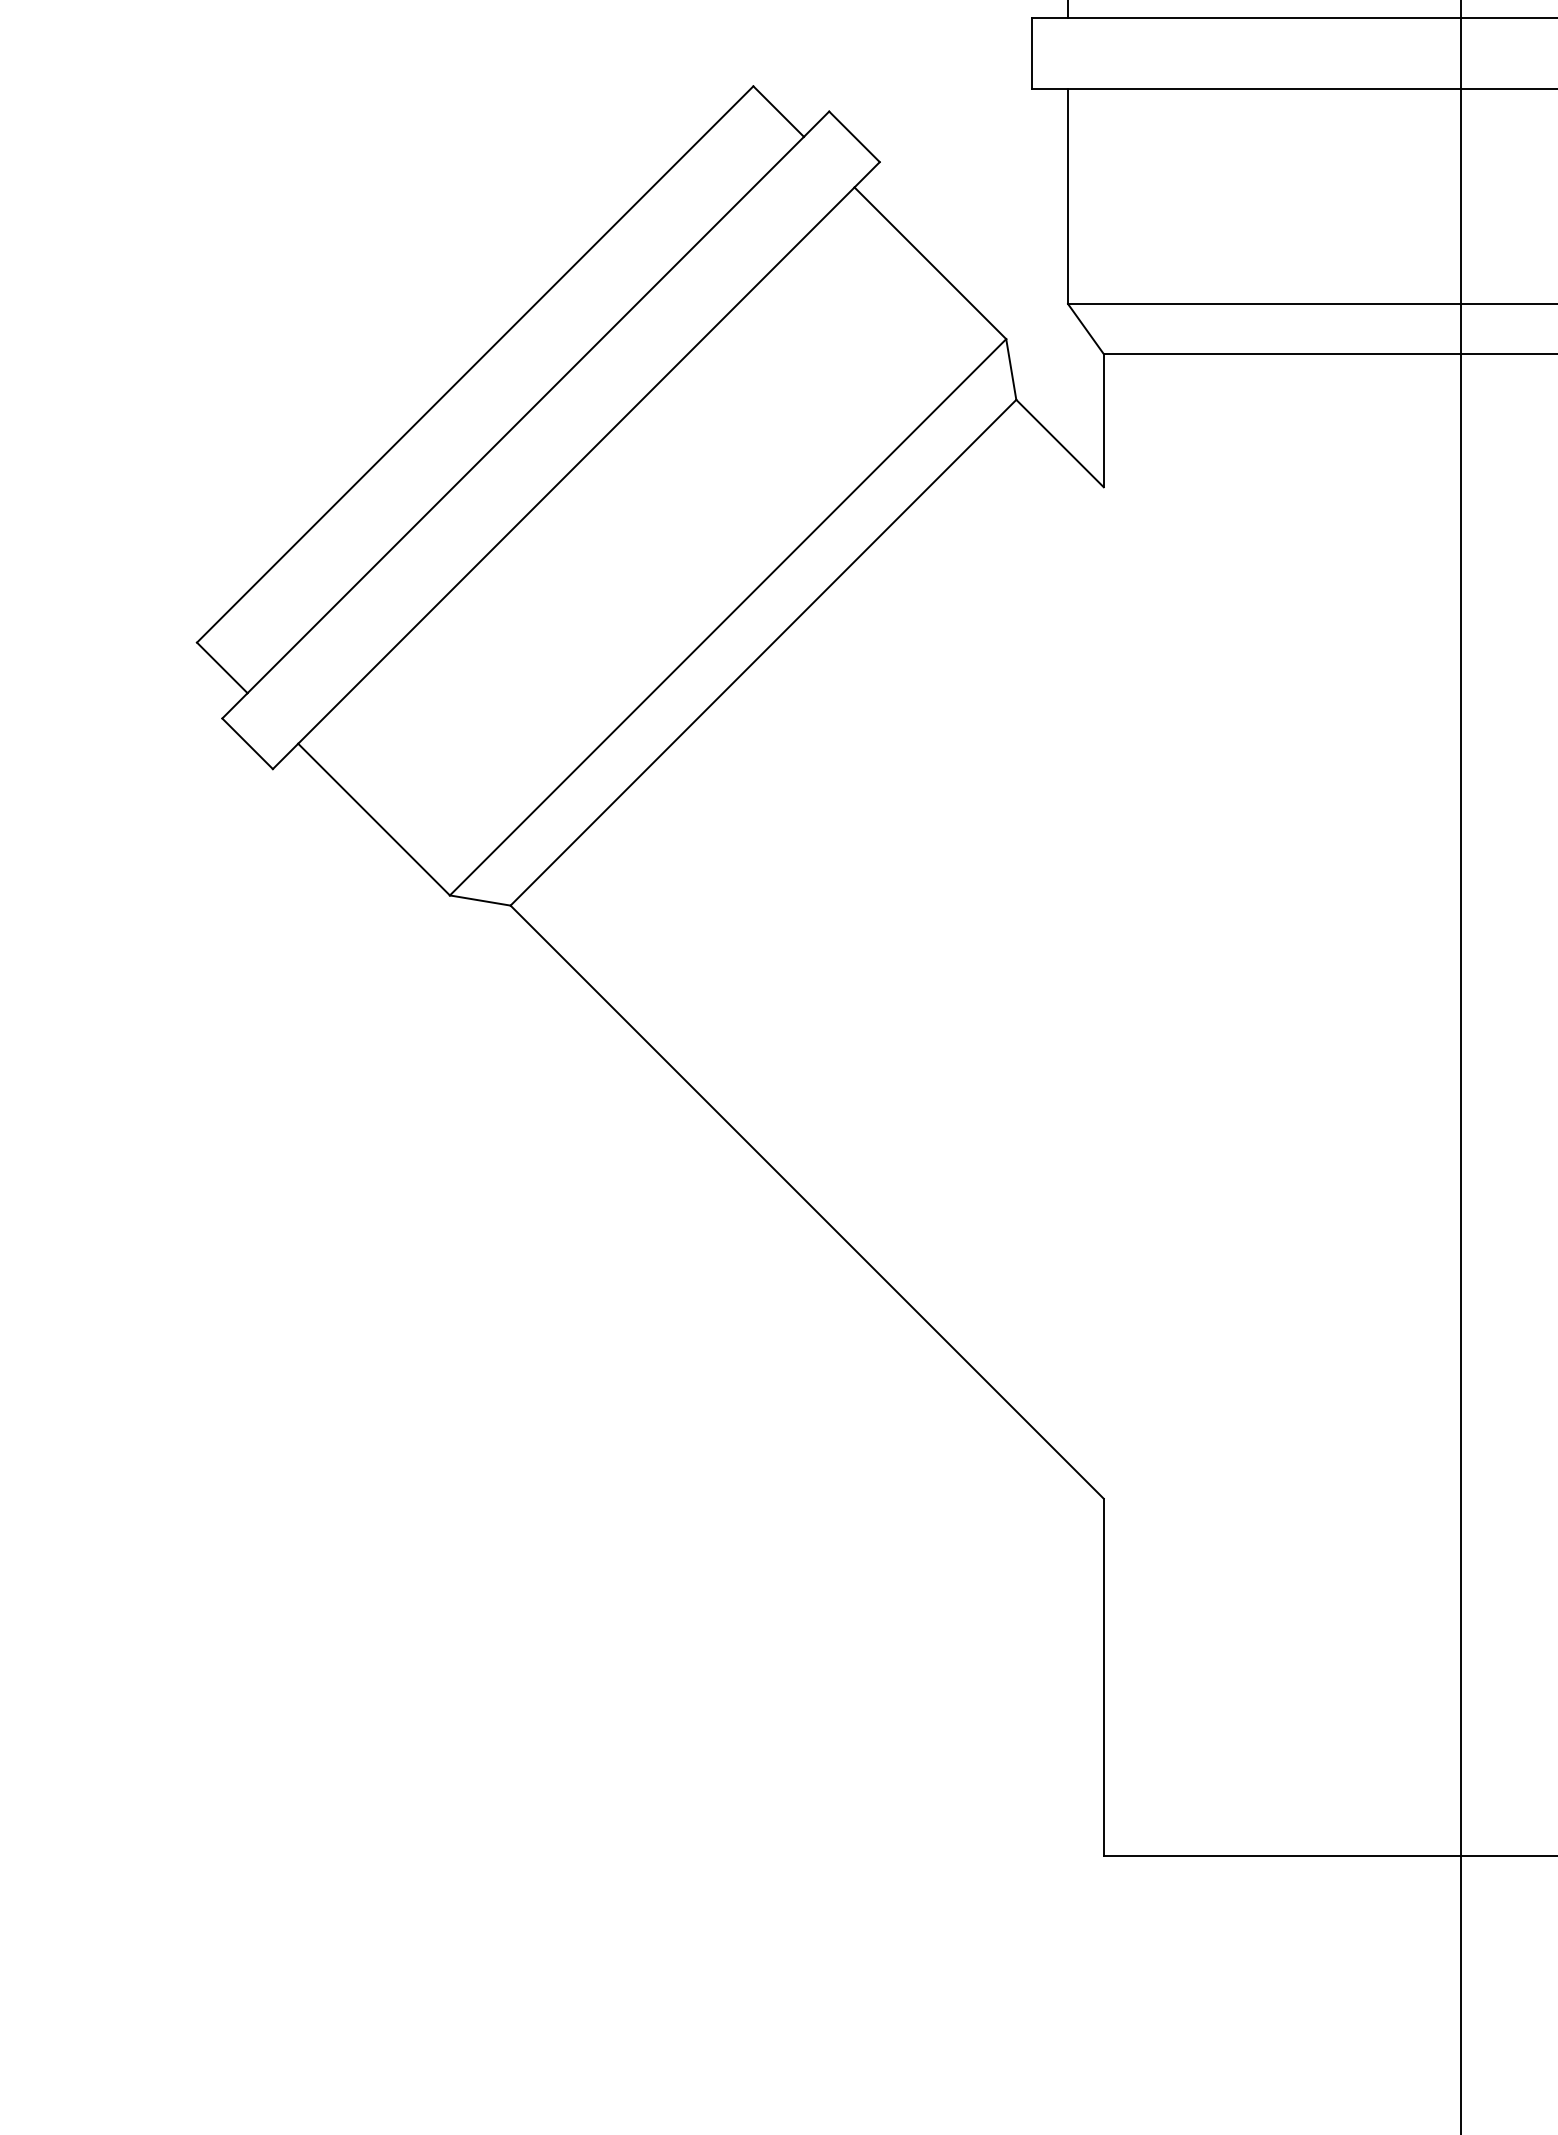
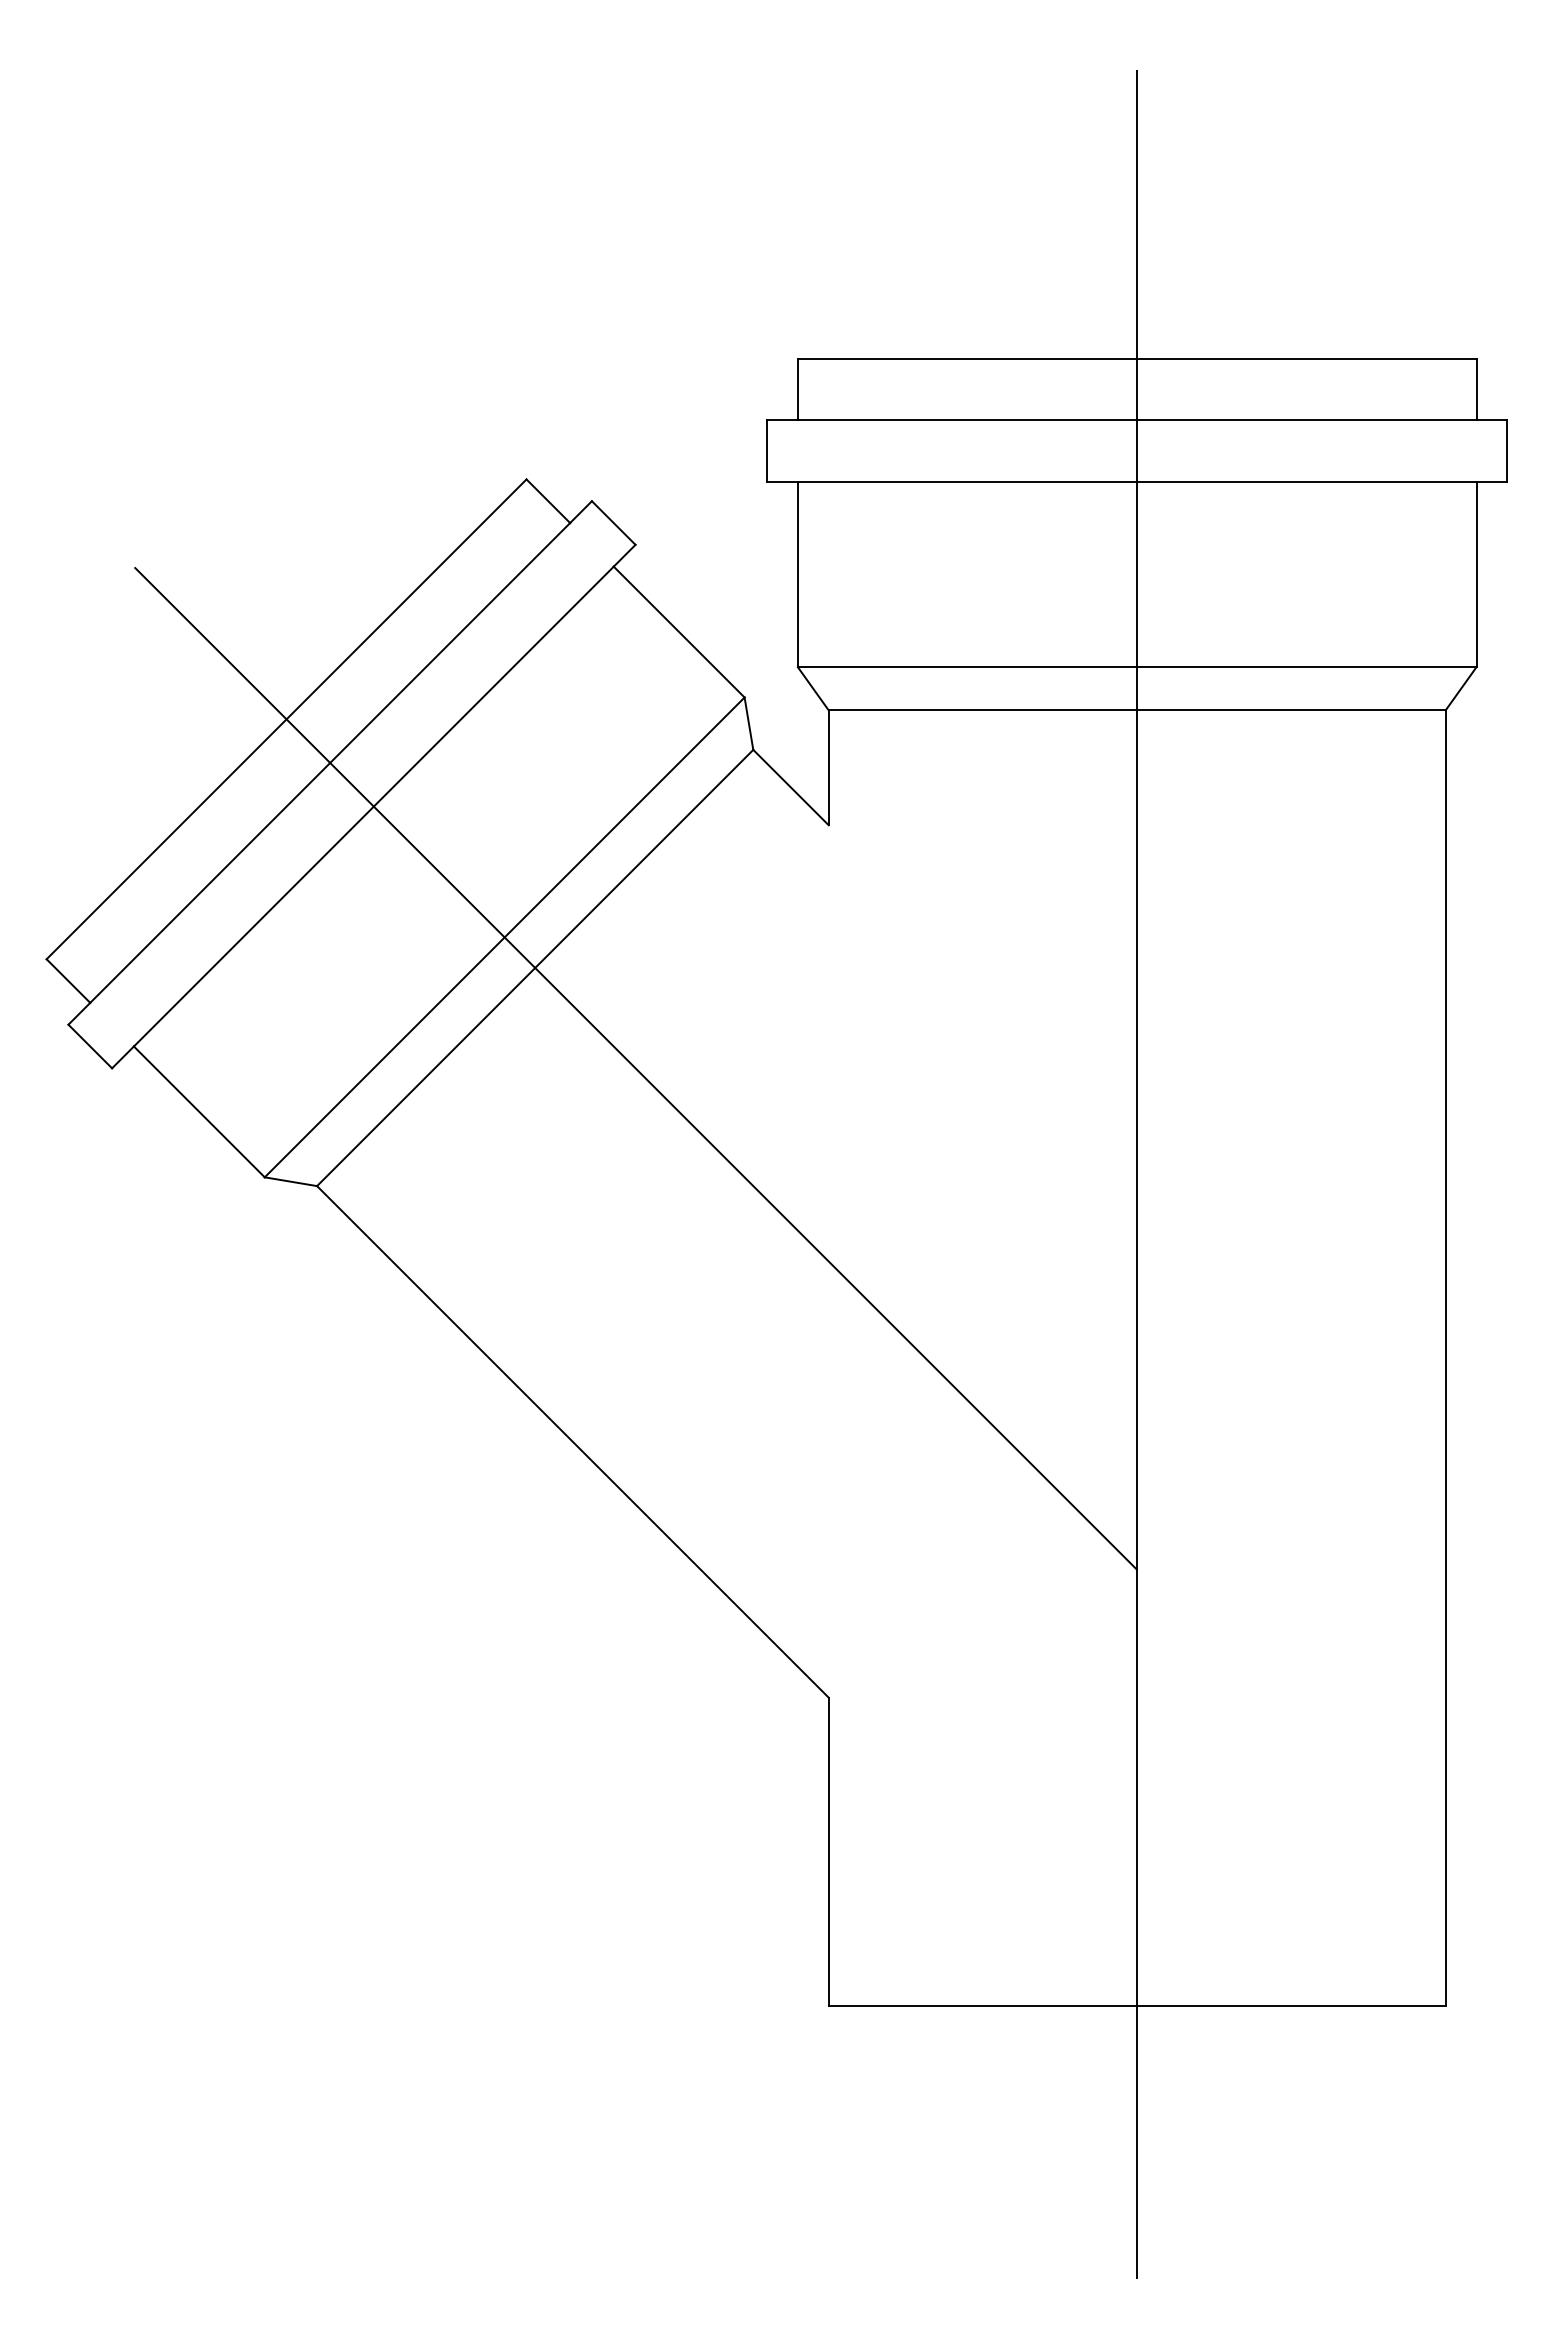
line: (879, 769) -> (635, 1068), added

